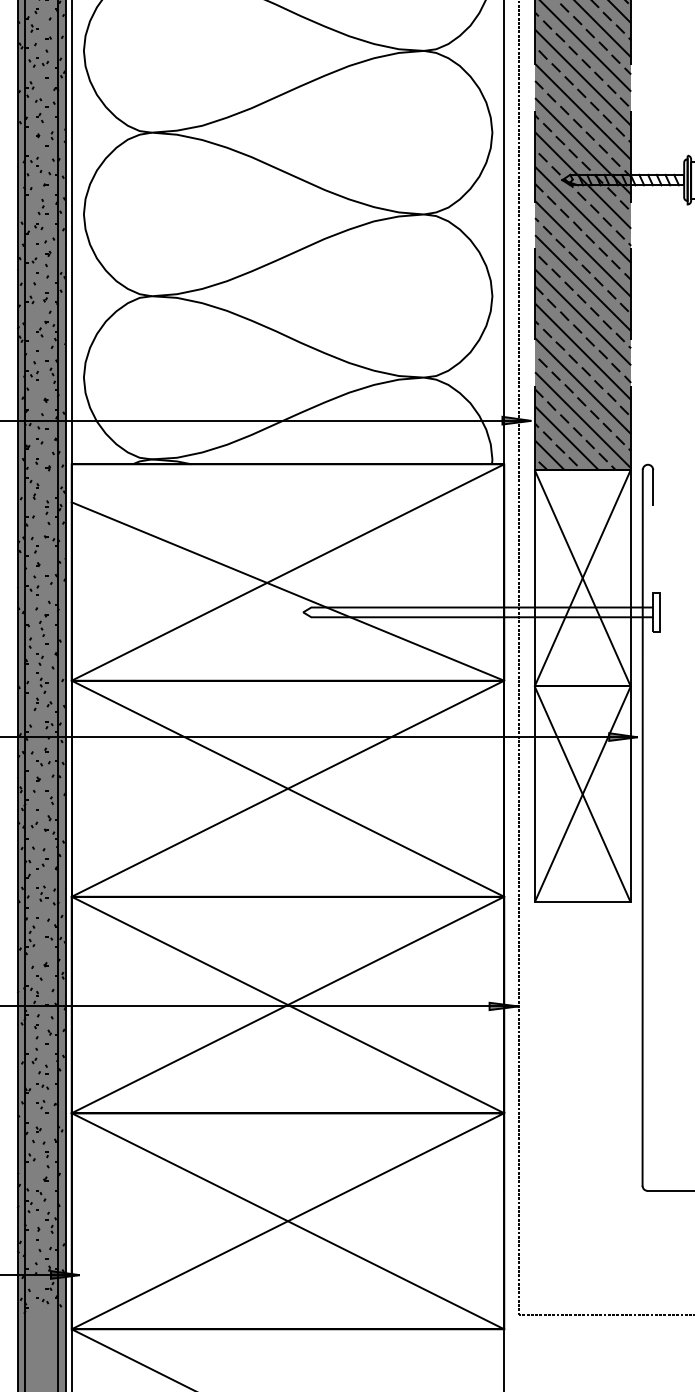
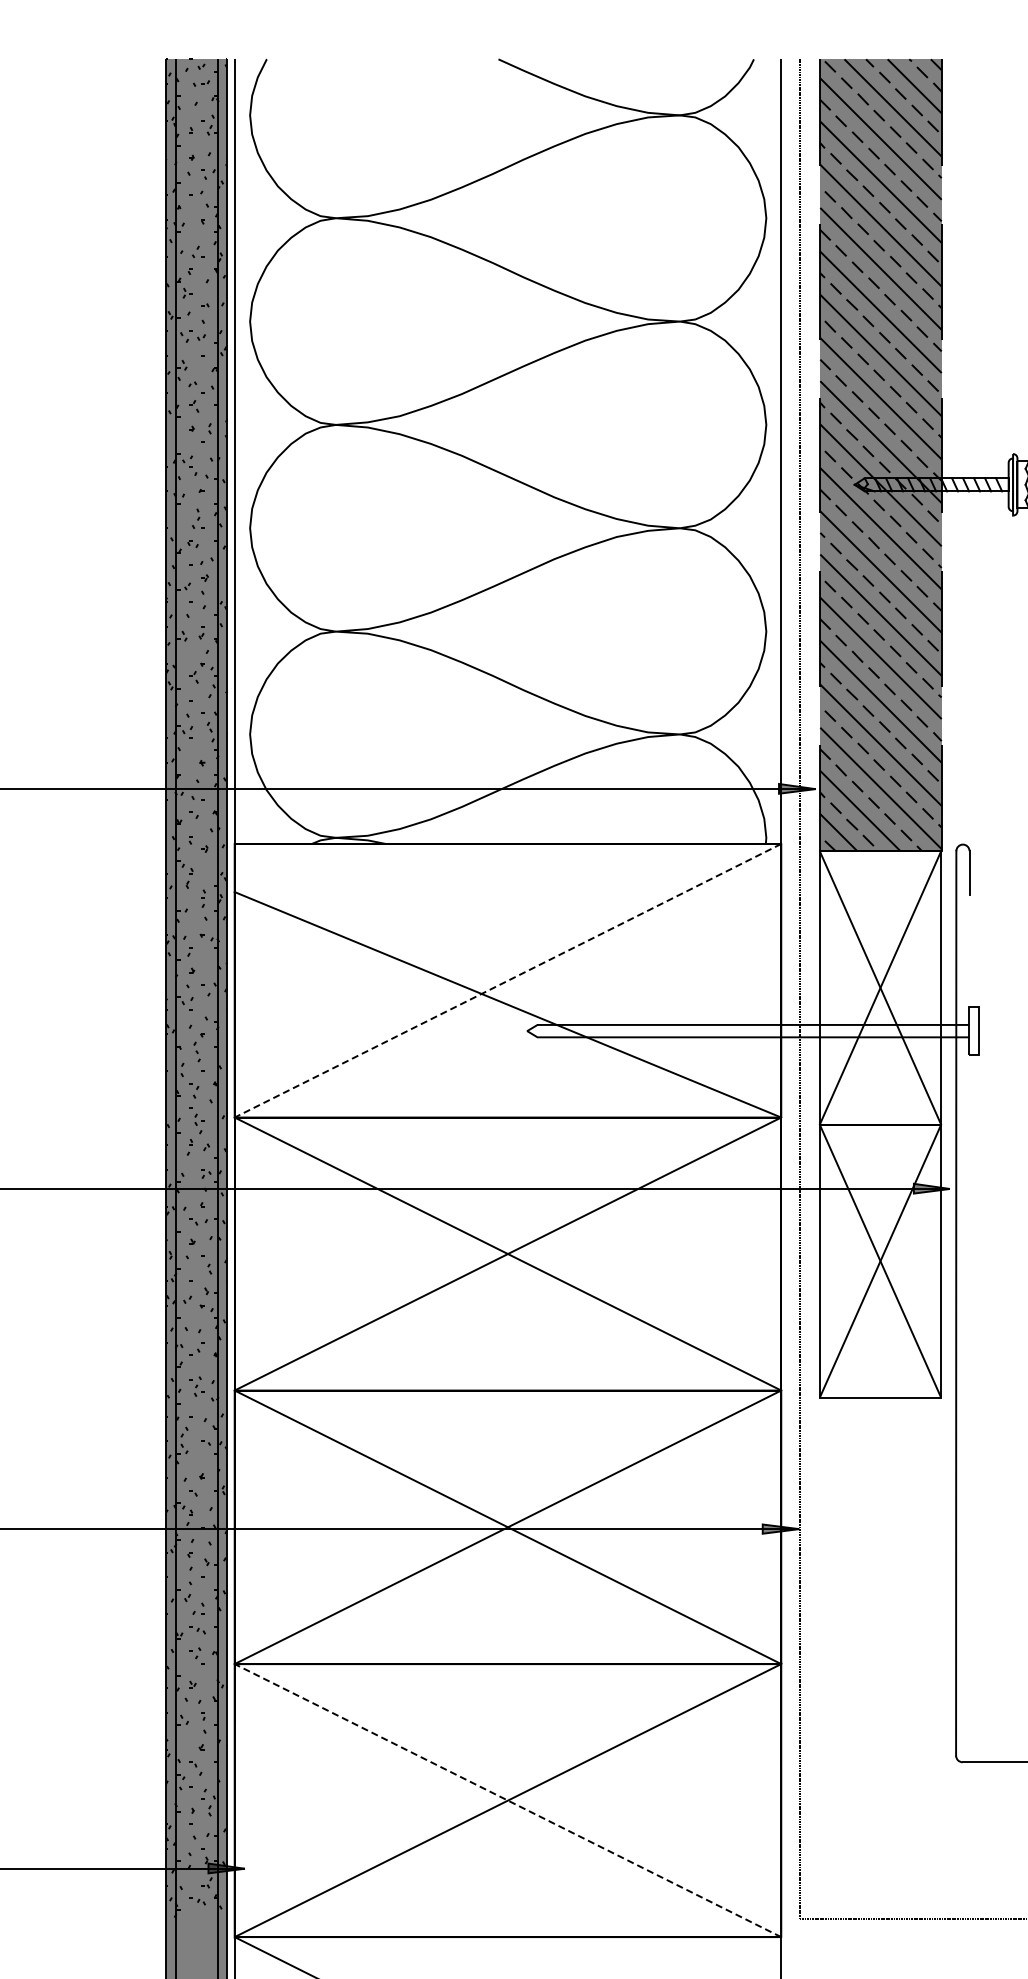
line: (287, 572) -> (507, 980), solid -> dashed
line: (287, 1221) -> (507, 1800), solid -> dashed

